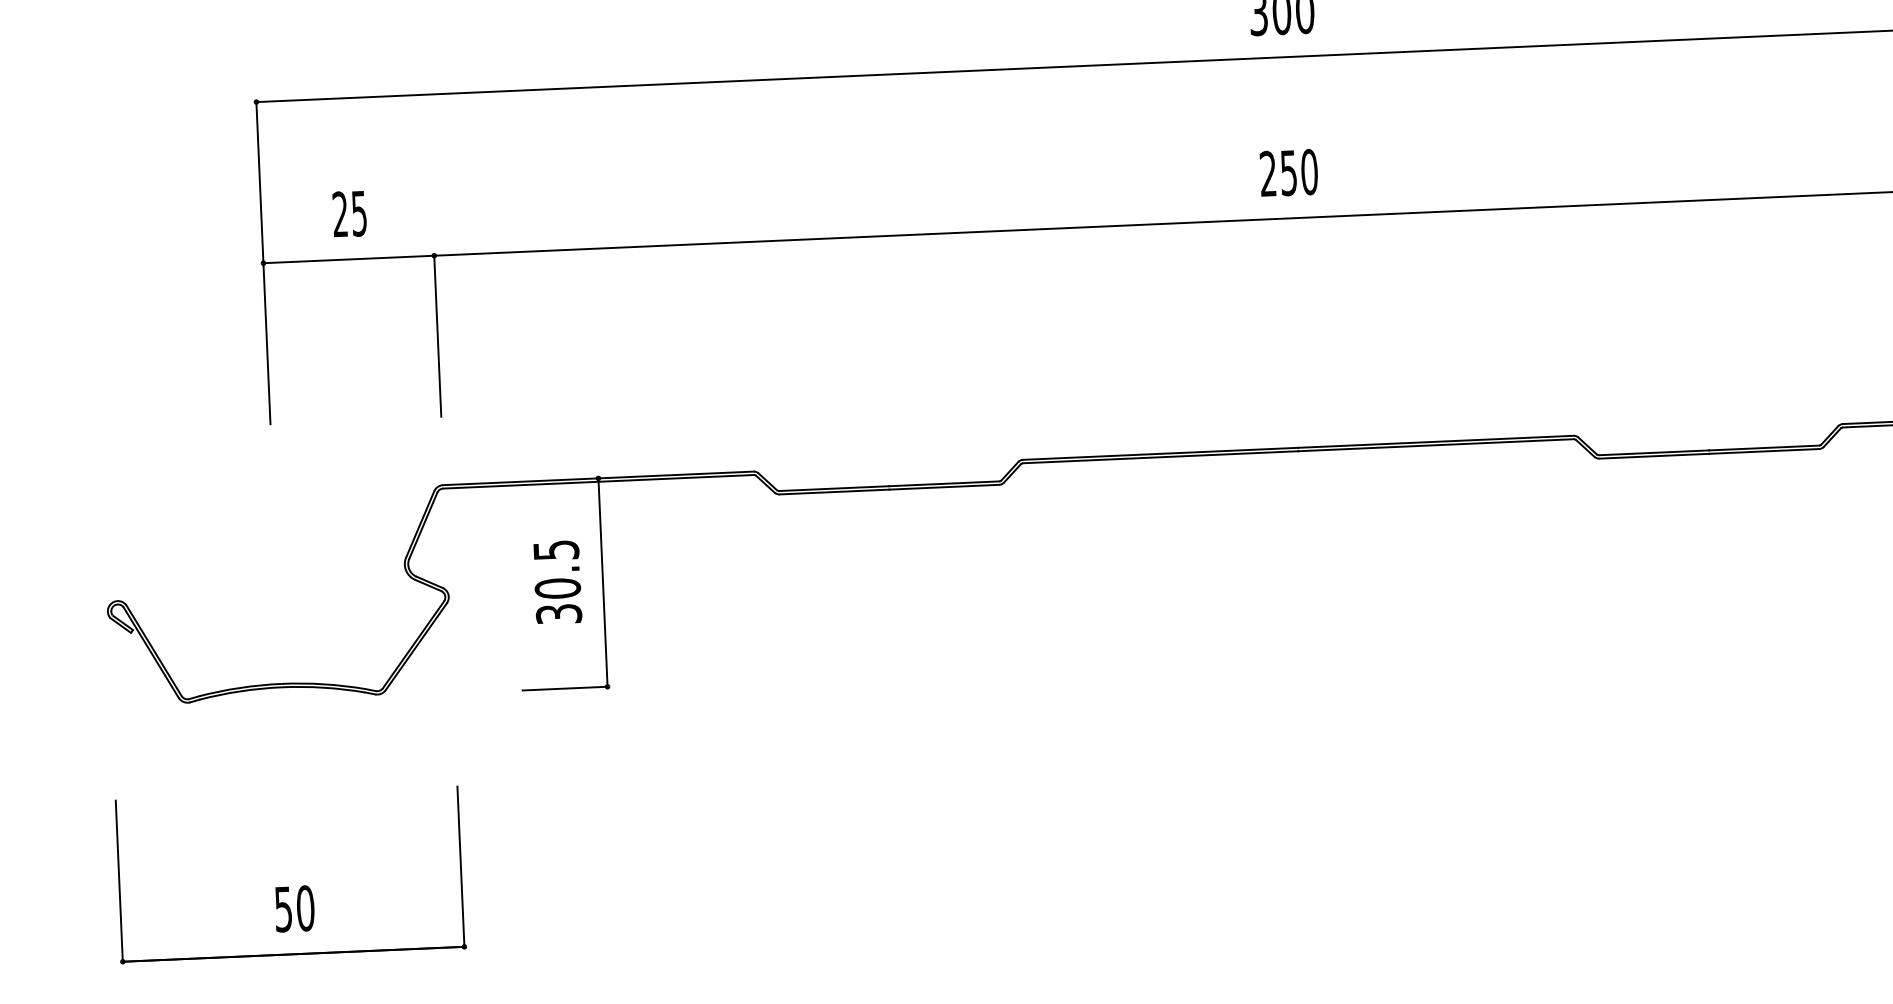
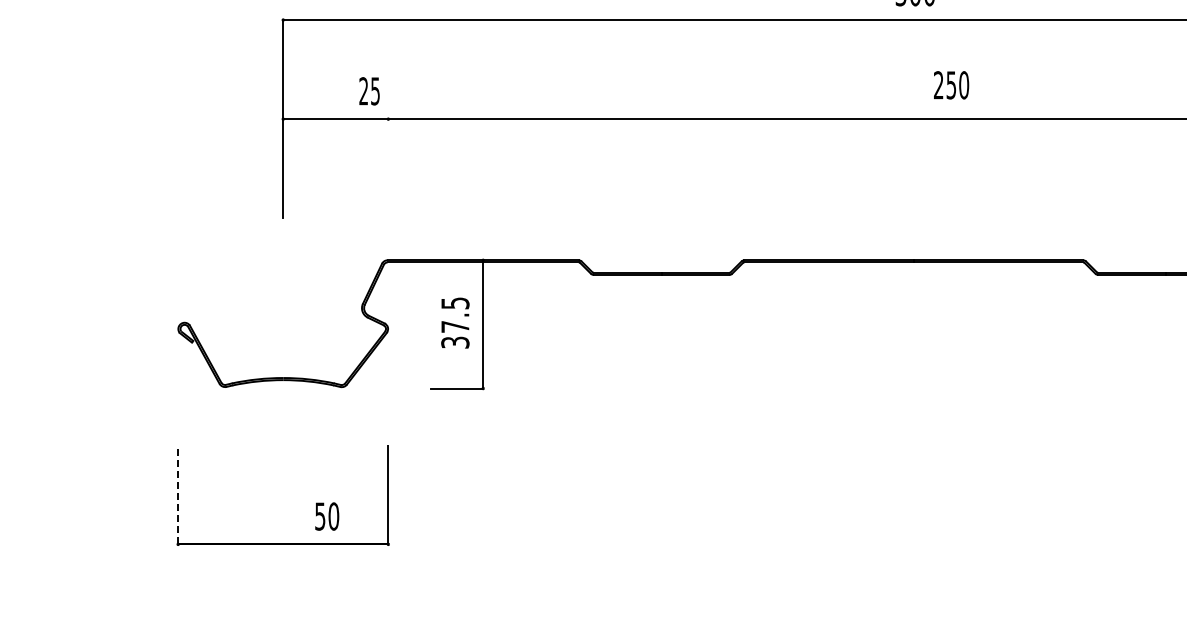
text: (1289, 173) -> (951, 85), moved
text: (349, 214) -> (369, 91), moved
line: (437, 335) -> (388, 168), removed
text: (558, 587) -> (455, 326), 30.5 -> 37.5
line: (119, 880) -> (178, 494), solid -> dashed
text: (295, 908) -> (327, 516), moved

